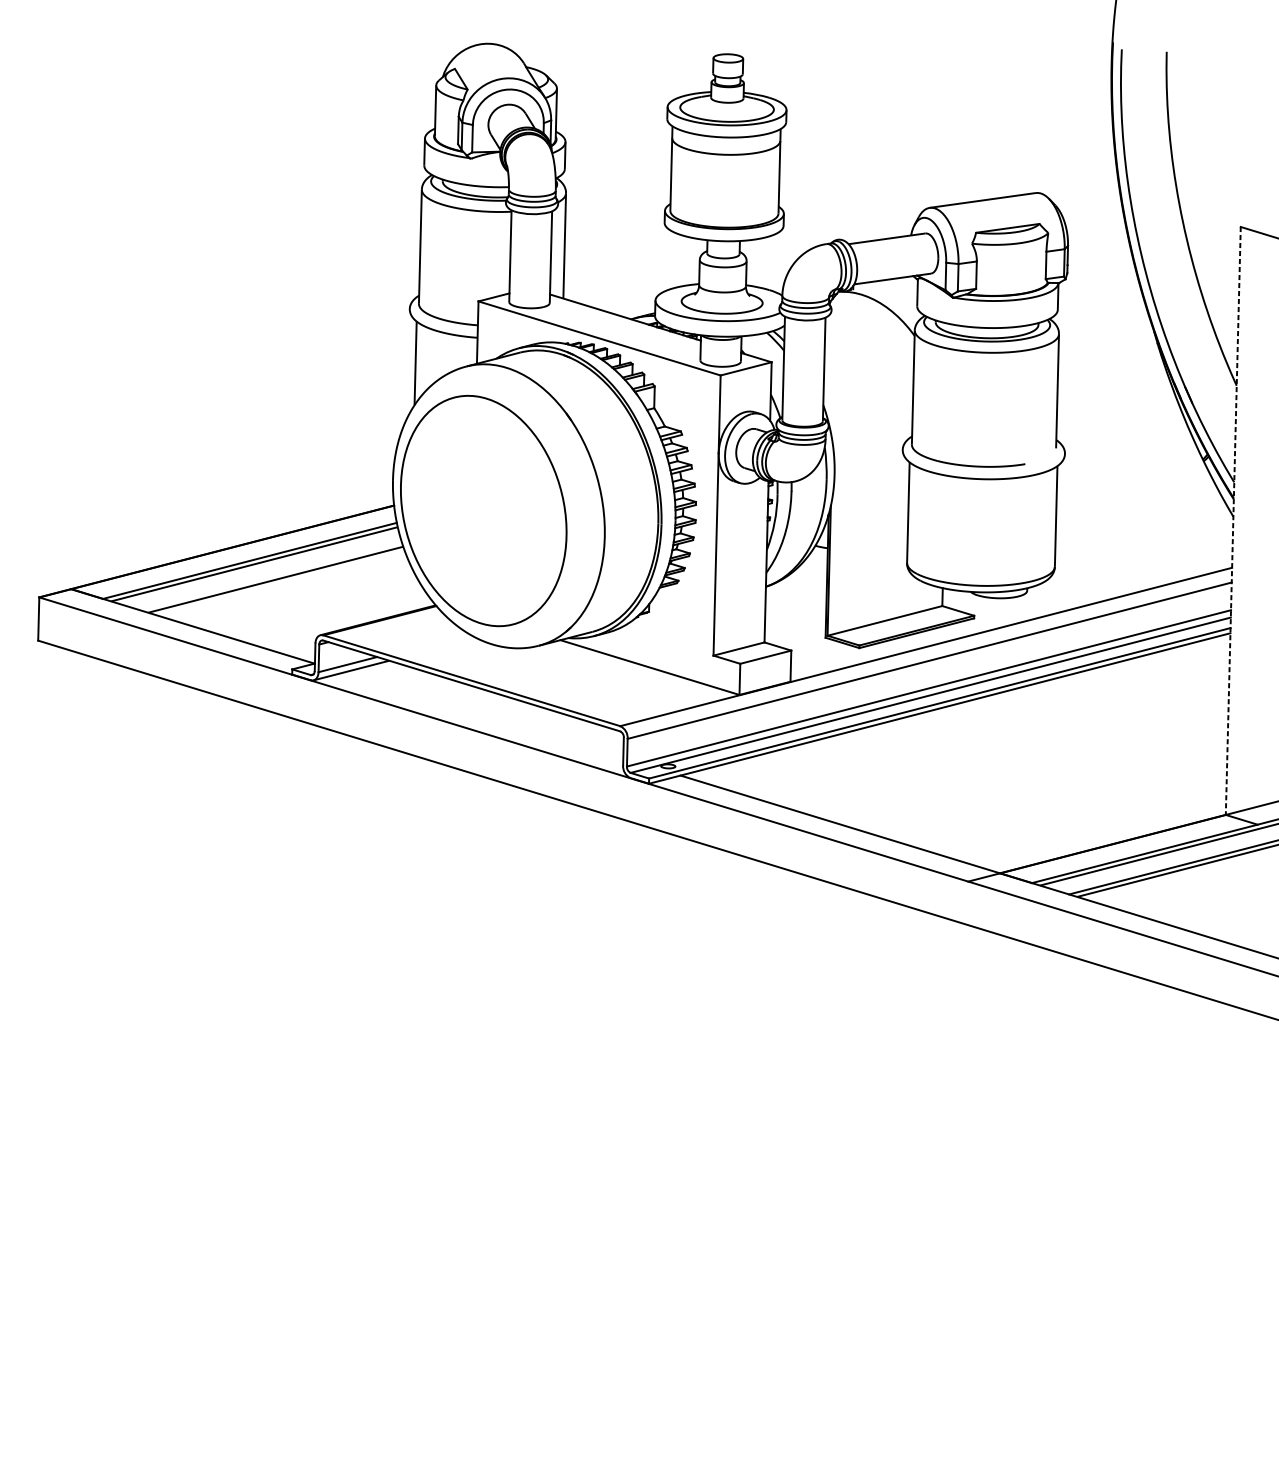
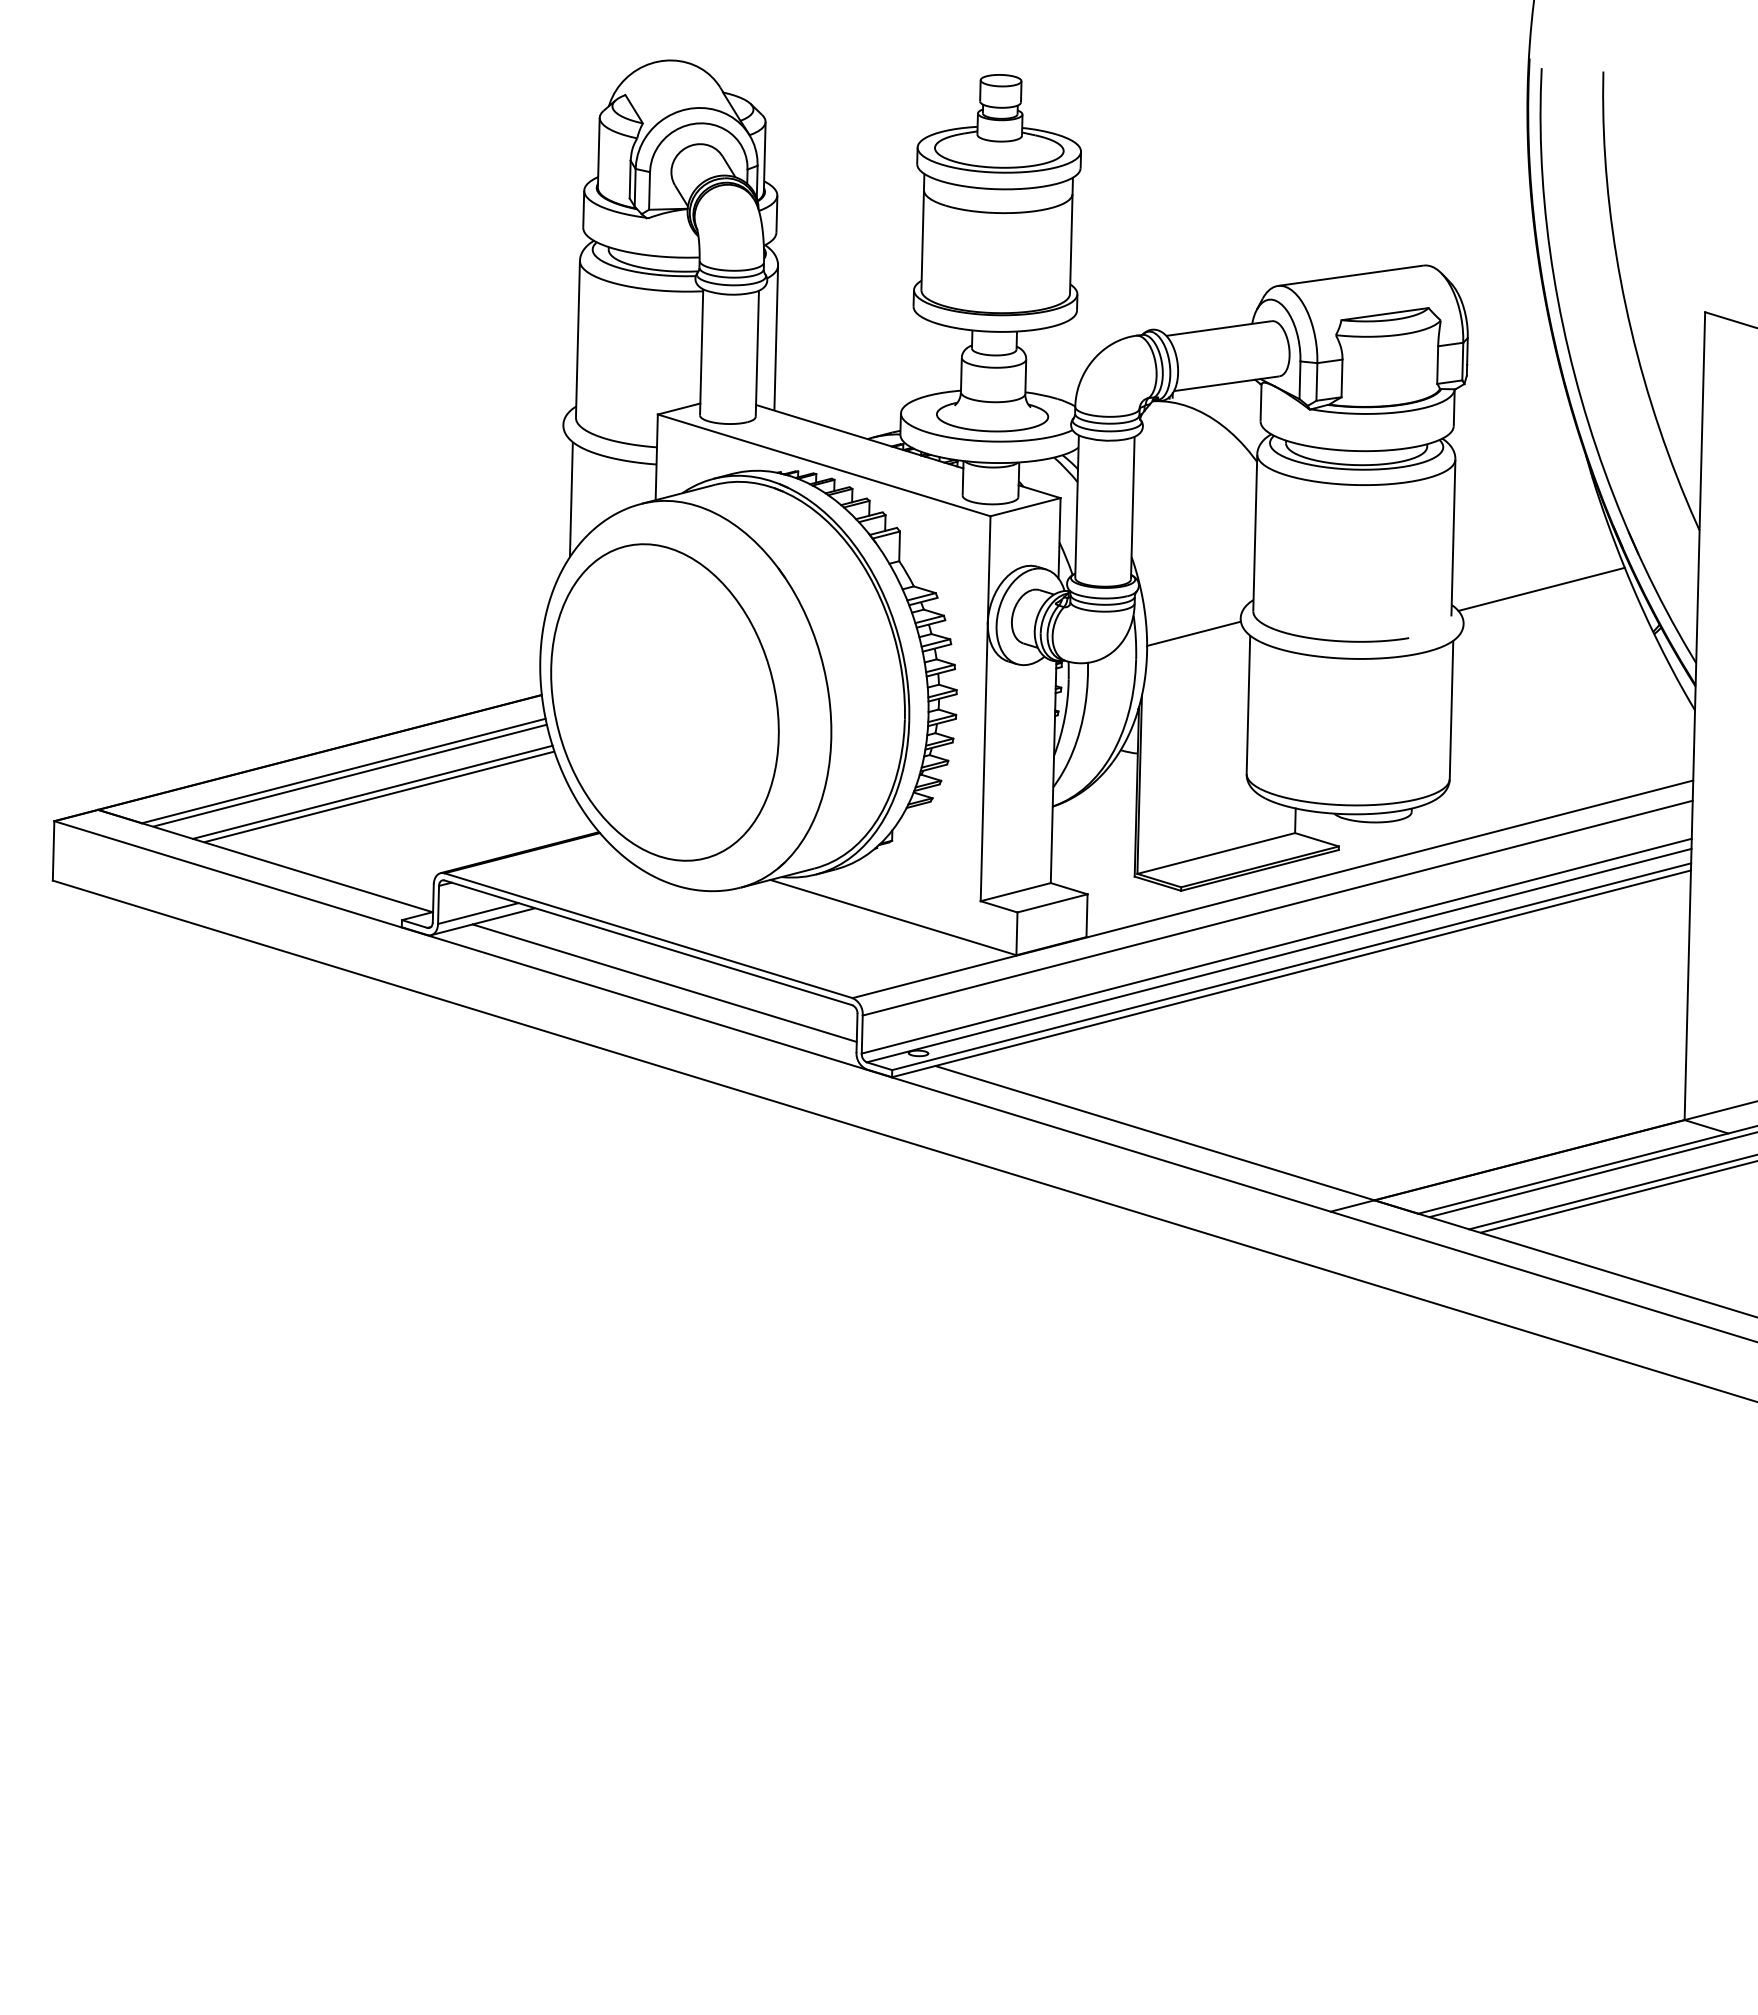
line: (1121, 428) -> (1541, 588), added
line: (868, 460) -> (1193, 633), added
line: (1233, 521) -> (1694, 716), dashed -> solid
line: (270, 575) -> (372, 791), added
line: (483, 714) -> (664, 982), added

